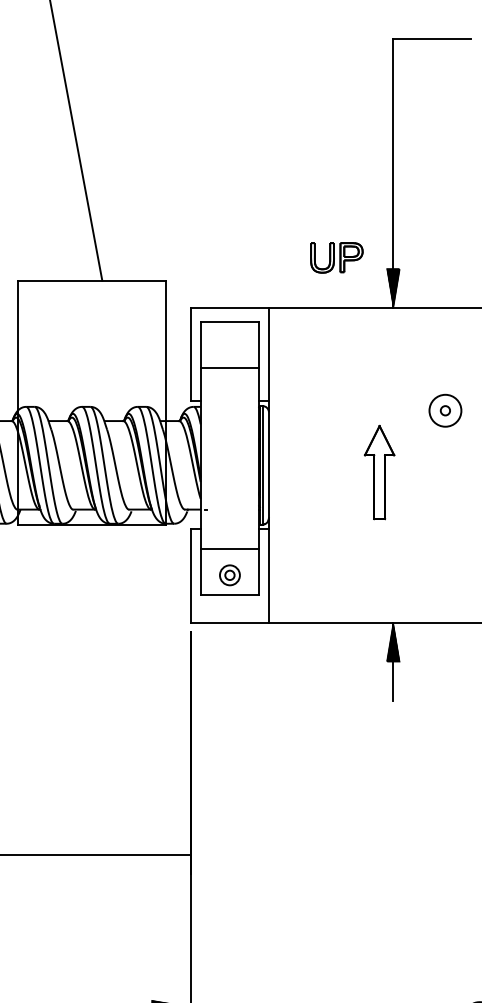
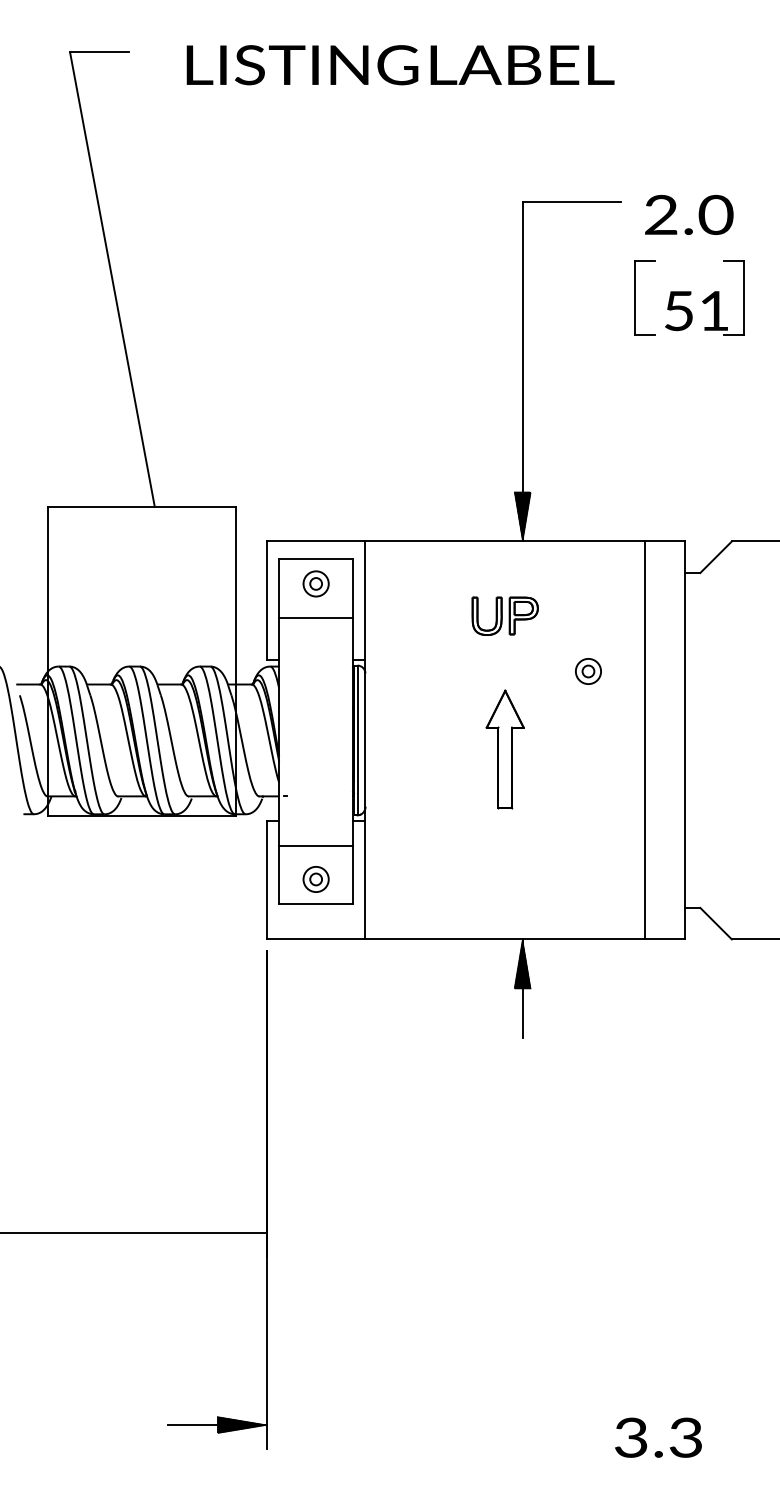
part: (336, 257) -> (504, 615), moved
part: (229, 341) -> (315, 583), added
circle: (445, 410) -> (588, 671), size x0.62

